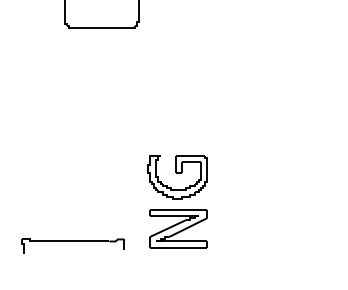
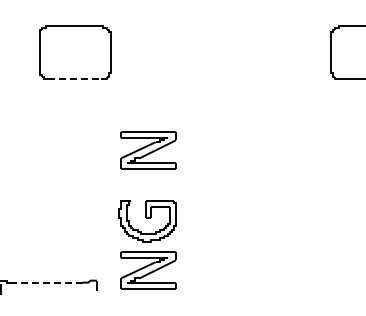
line: (100, 28) -> (74, 79), solid -> dashed
part: (178, 103) -> (148, 150), added
line: (72, 241) -> (47, 282), solid -> dashed

